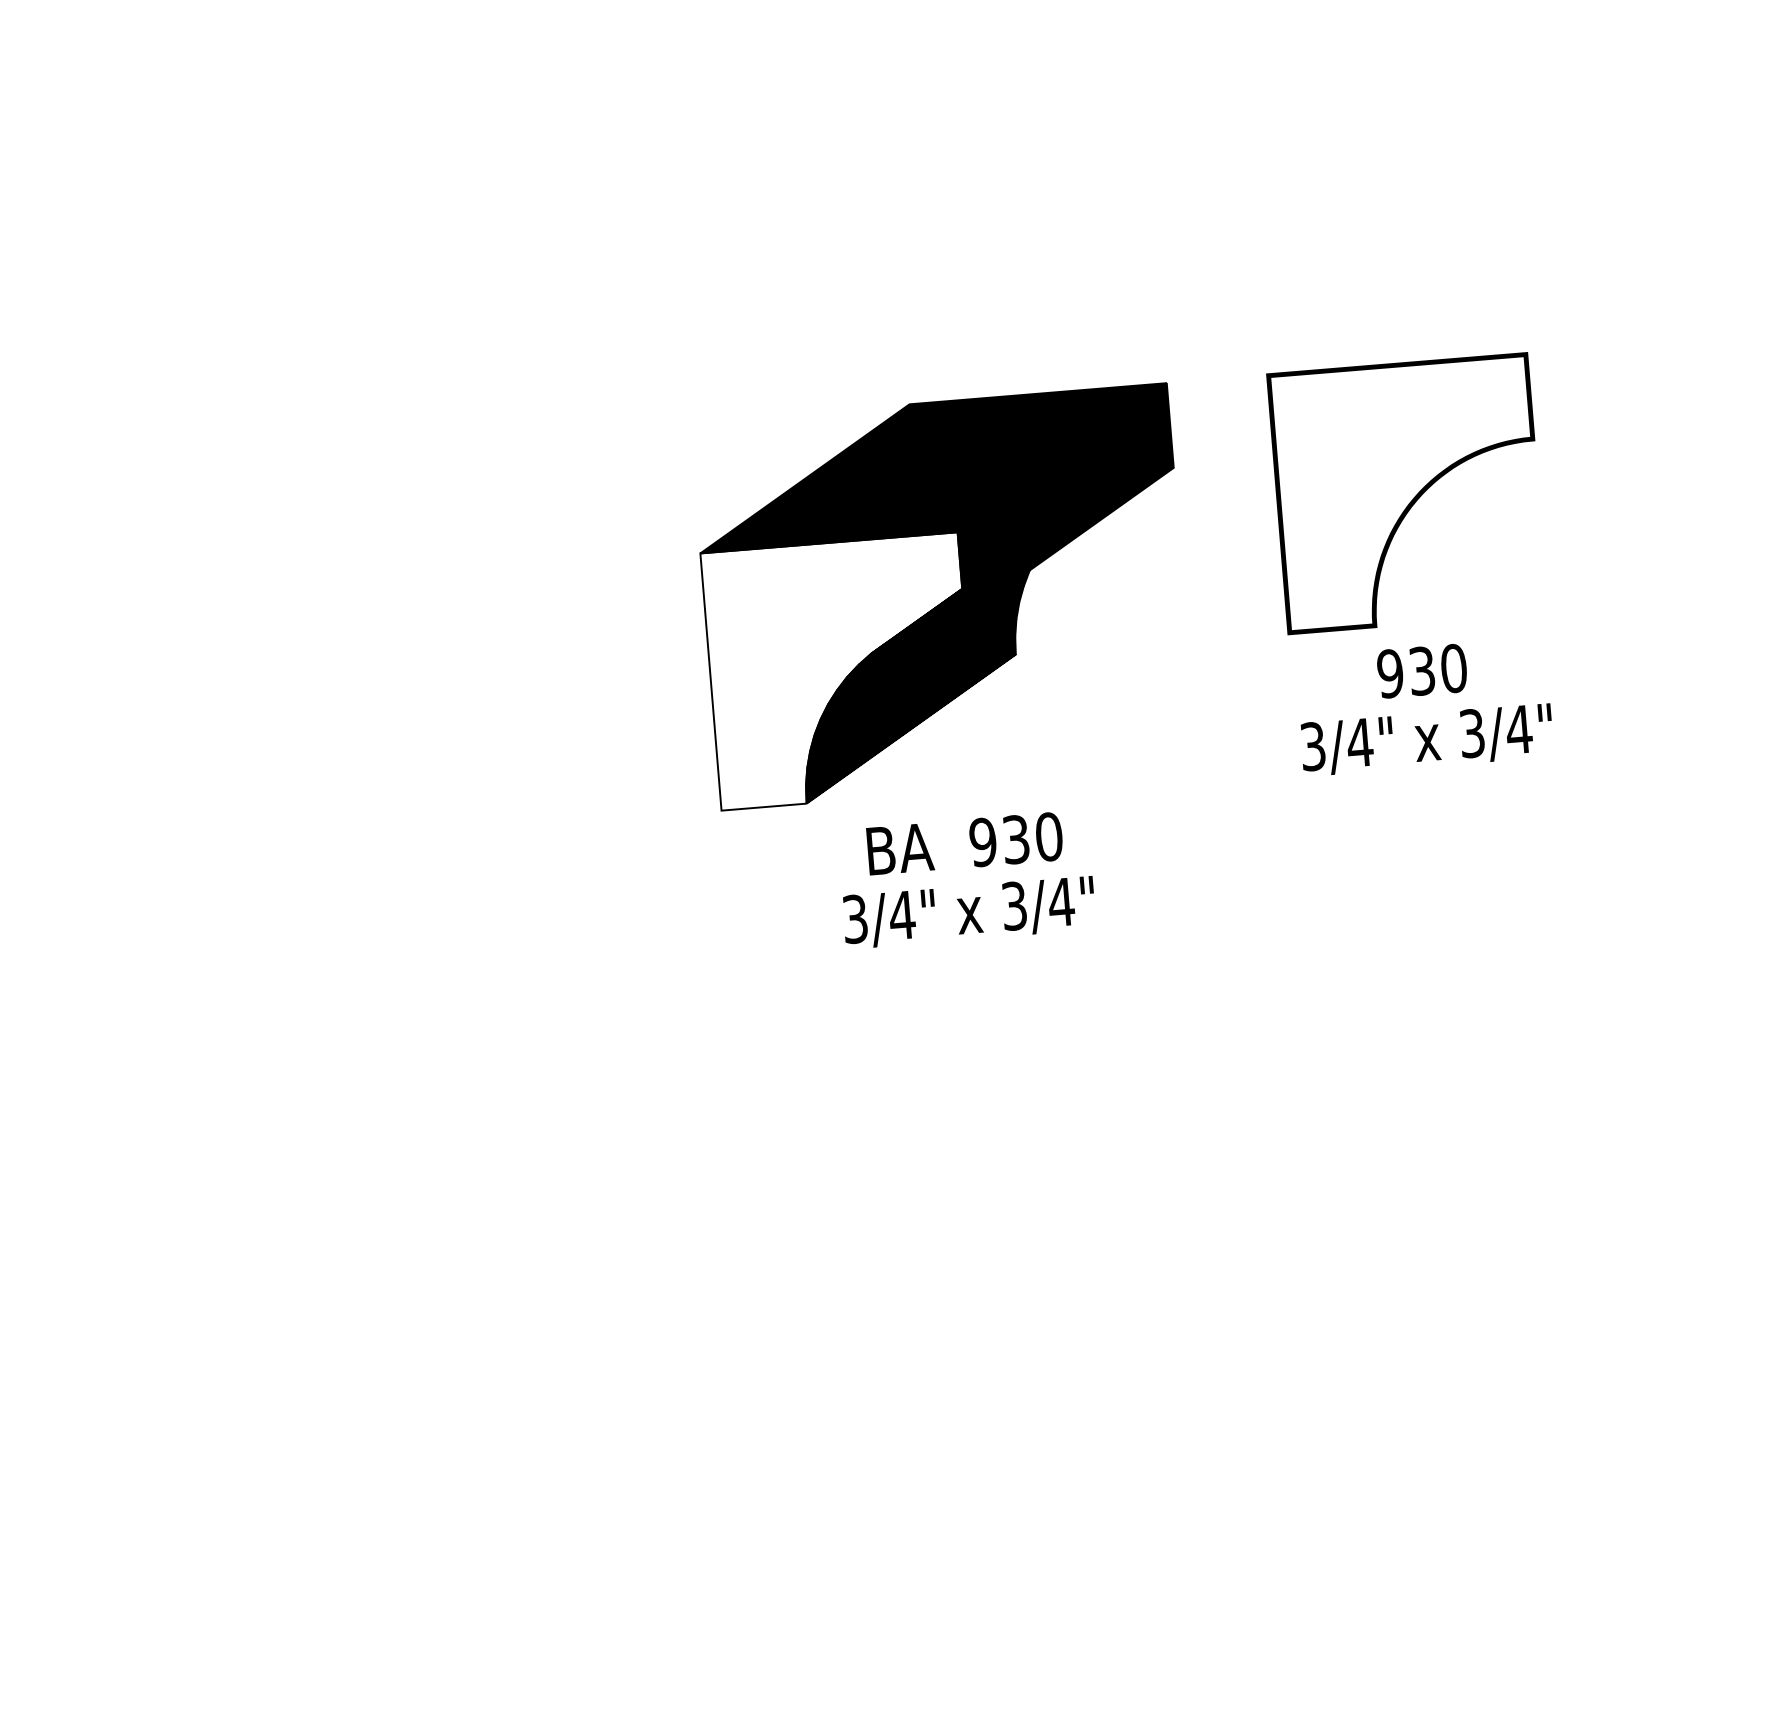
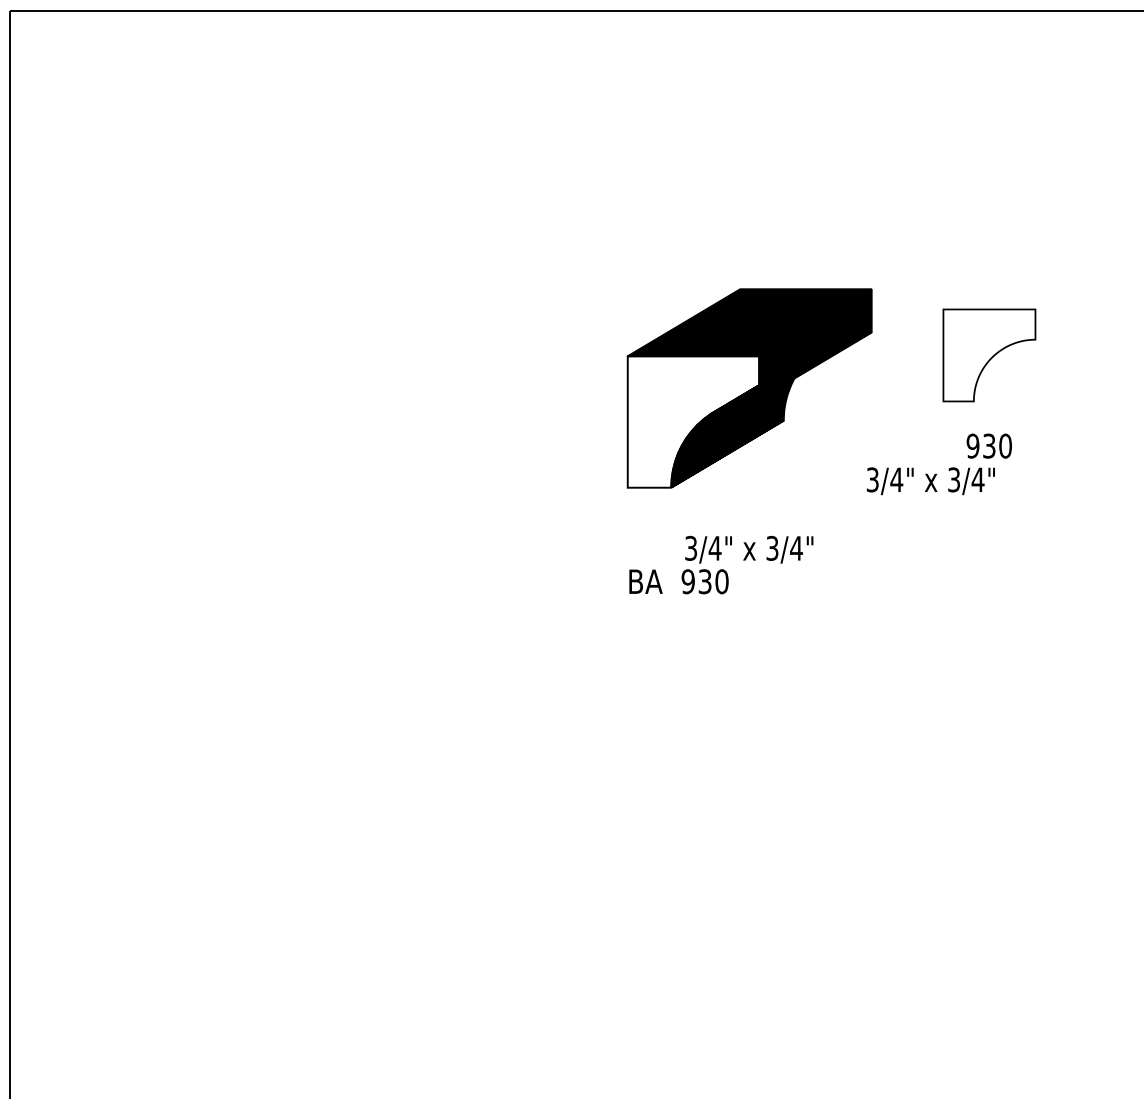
part: (1407, 493) -> (989, 355), size x0.7
text: (1426, 740) -> (930, 481), moved
text: (964, 843) -> (678, 581), moved

